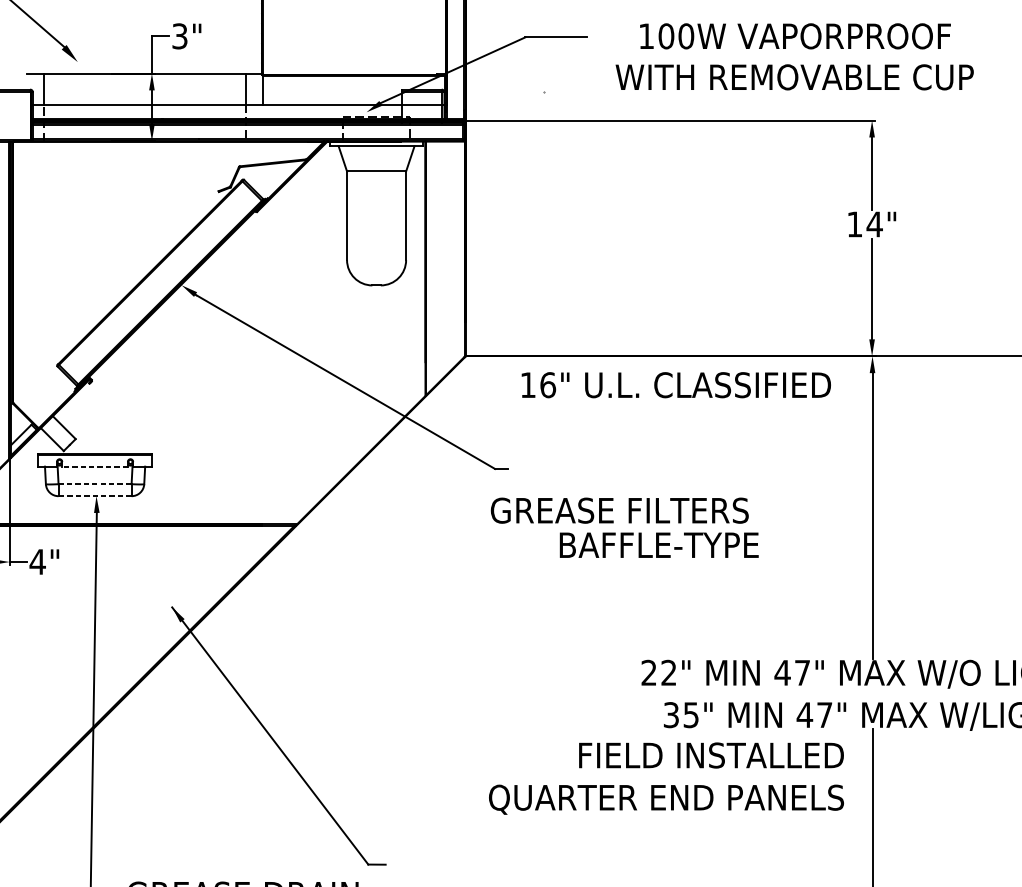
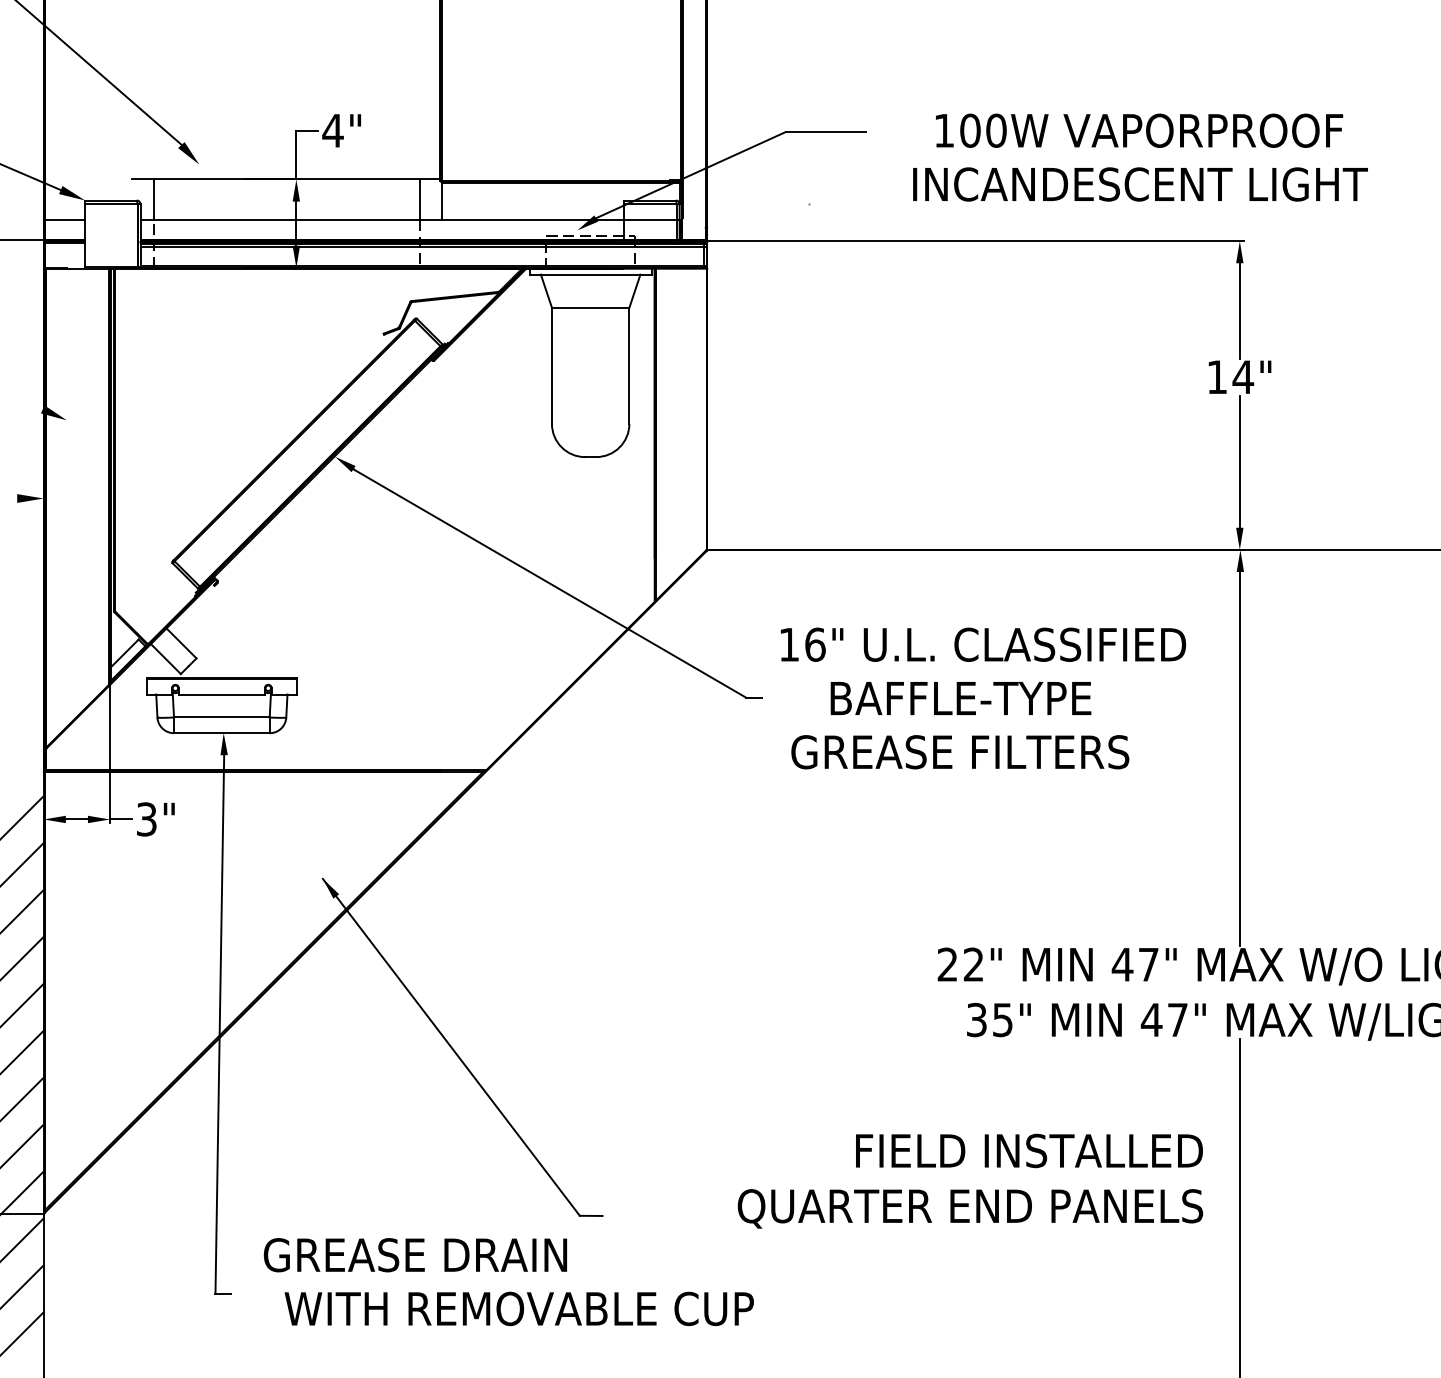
text: (179, 36) -> (332, 130), 3" -> 4"
text: (794, 77) -> (1138, 184), WITH REMOVABLE CUP -> INCANDESCENT LIGHT
text: (676, 384) -> (983, 644), moved
line: (94, 466) -> (221, 694), dashed -> solid
line: (94, 484) -> (221, 717), dashed -> solid
line: (94, 496) -> (221, 733), dashed -> solid
text: (619, 510) -> (960, 752), moved
text: (658, 545) -> (960, 698), moved
text: (37, 562) -> (146, 819), 4" -> 3"
text: (666, 778) -> (970, 1180), moved

